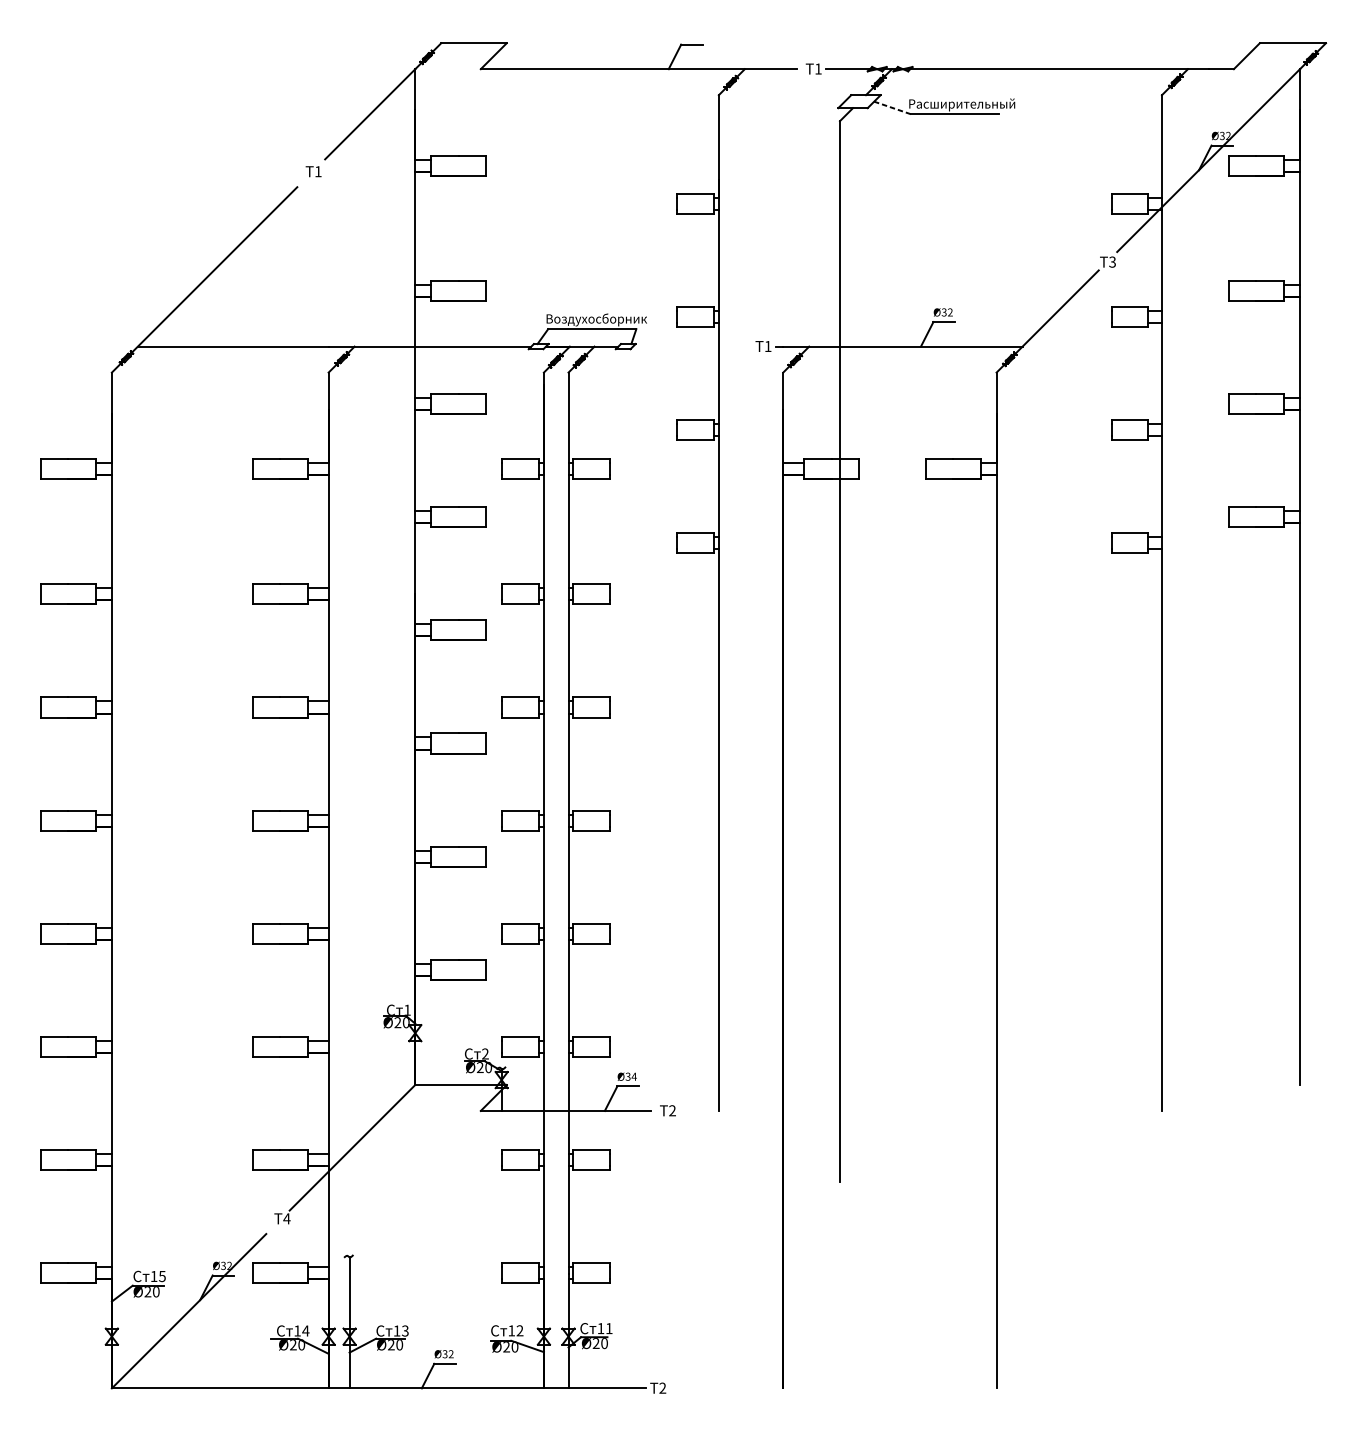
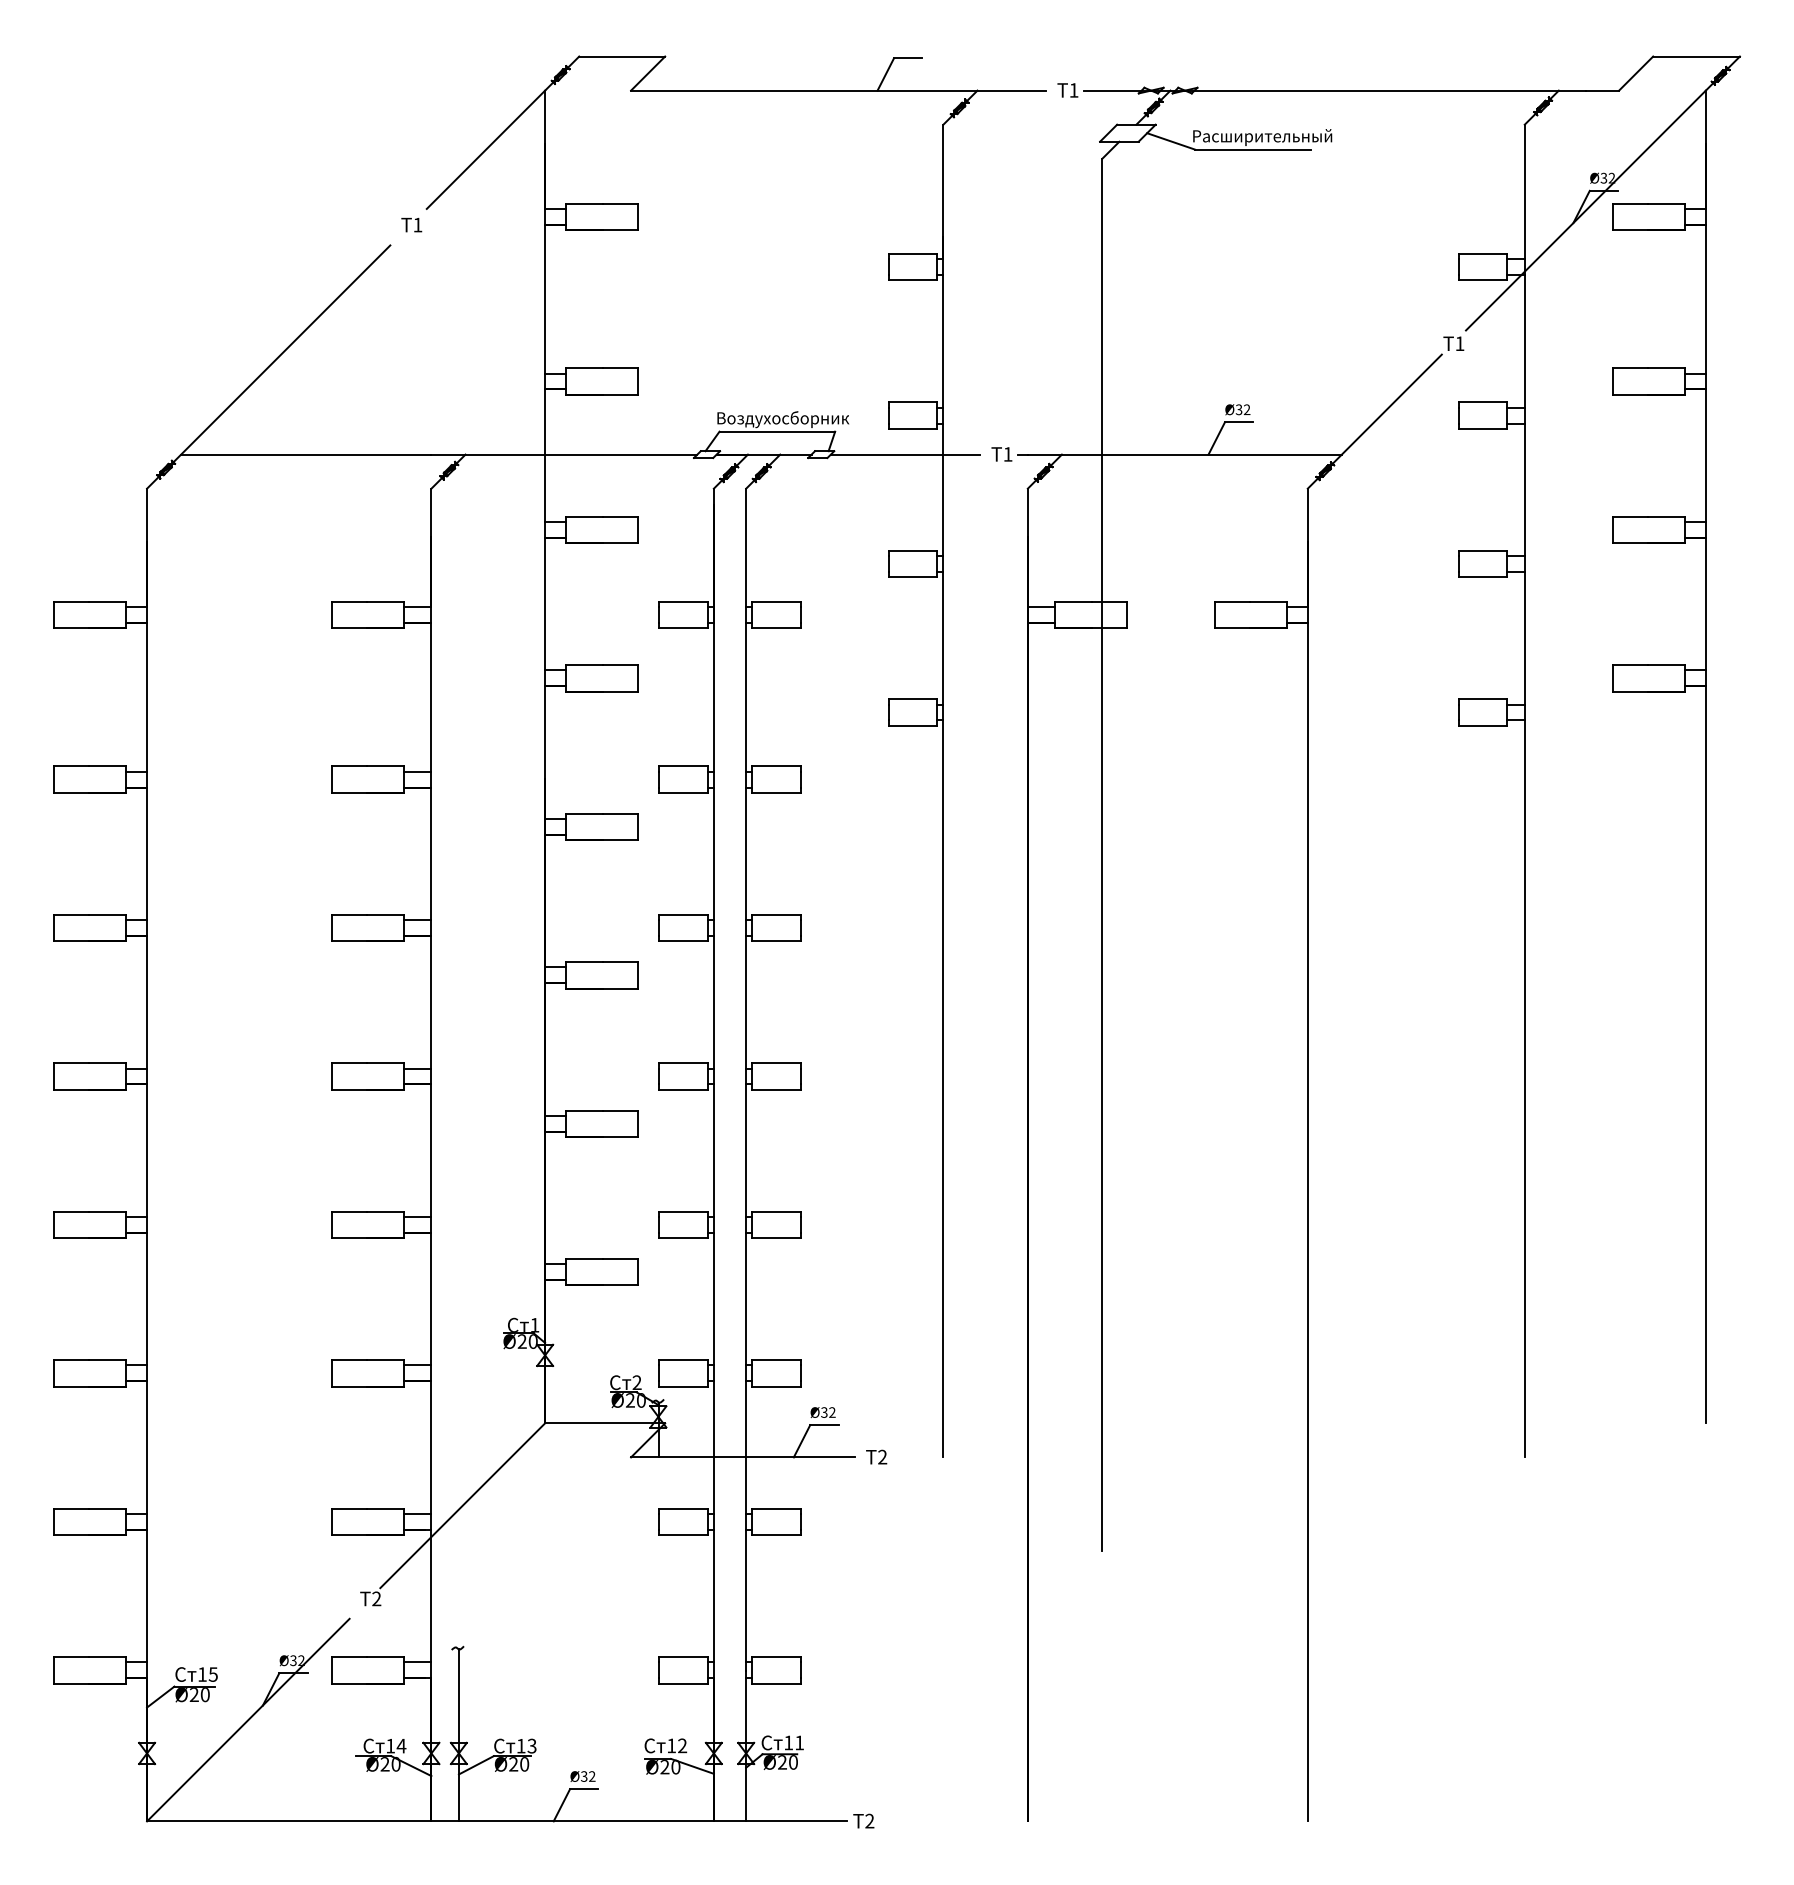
line: (891, 107) -> (1170, 141), dashed -> solid
text: (1112, 261) -> (1459, 343), T3 -> T1
line: (689, 346) -> (905, 454), added
text: (633, 1076) -> (831, 1412), Ø34 -> Ø32
text: (286, 1218) -> (376, 1598), T4 -> T2

